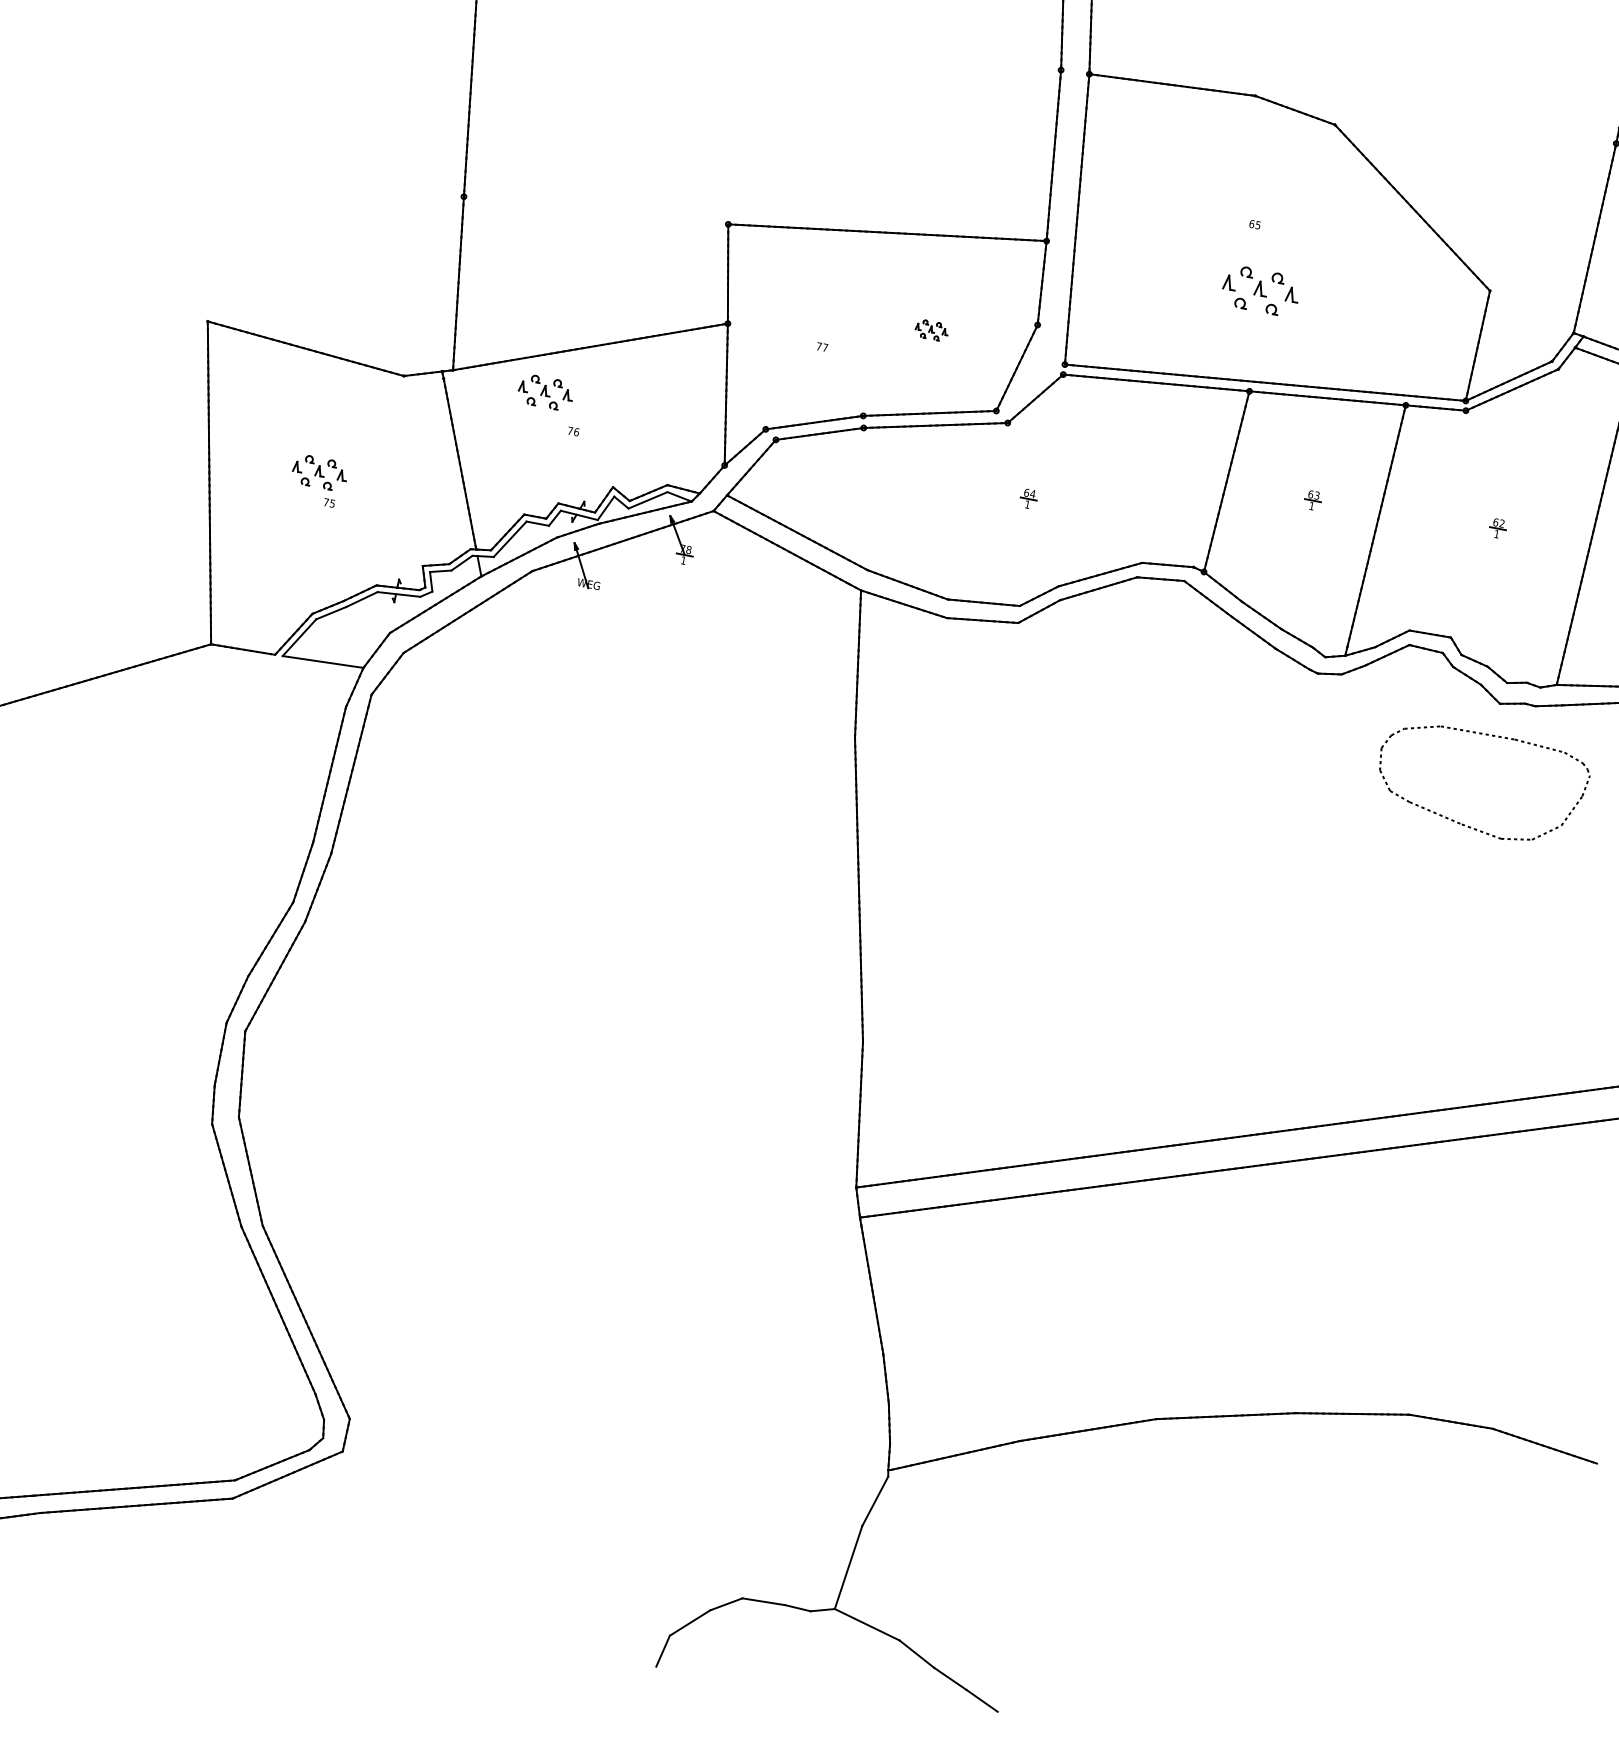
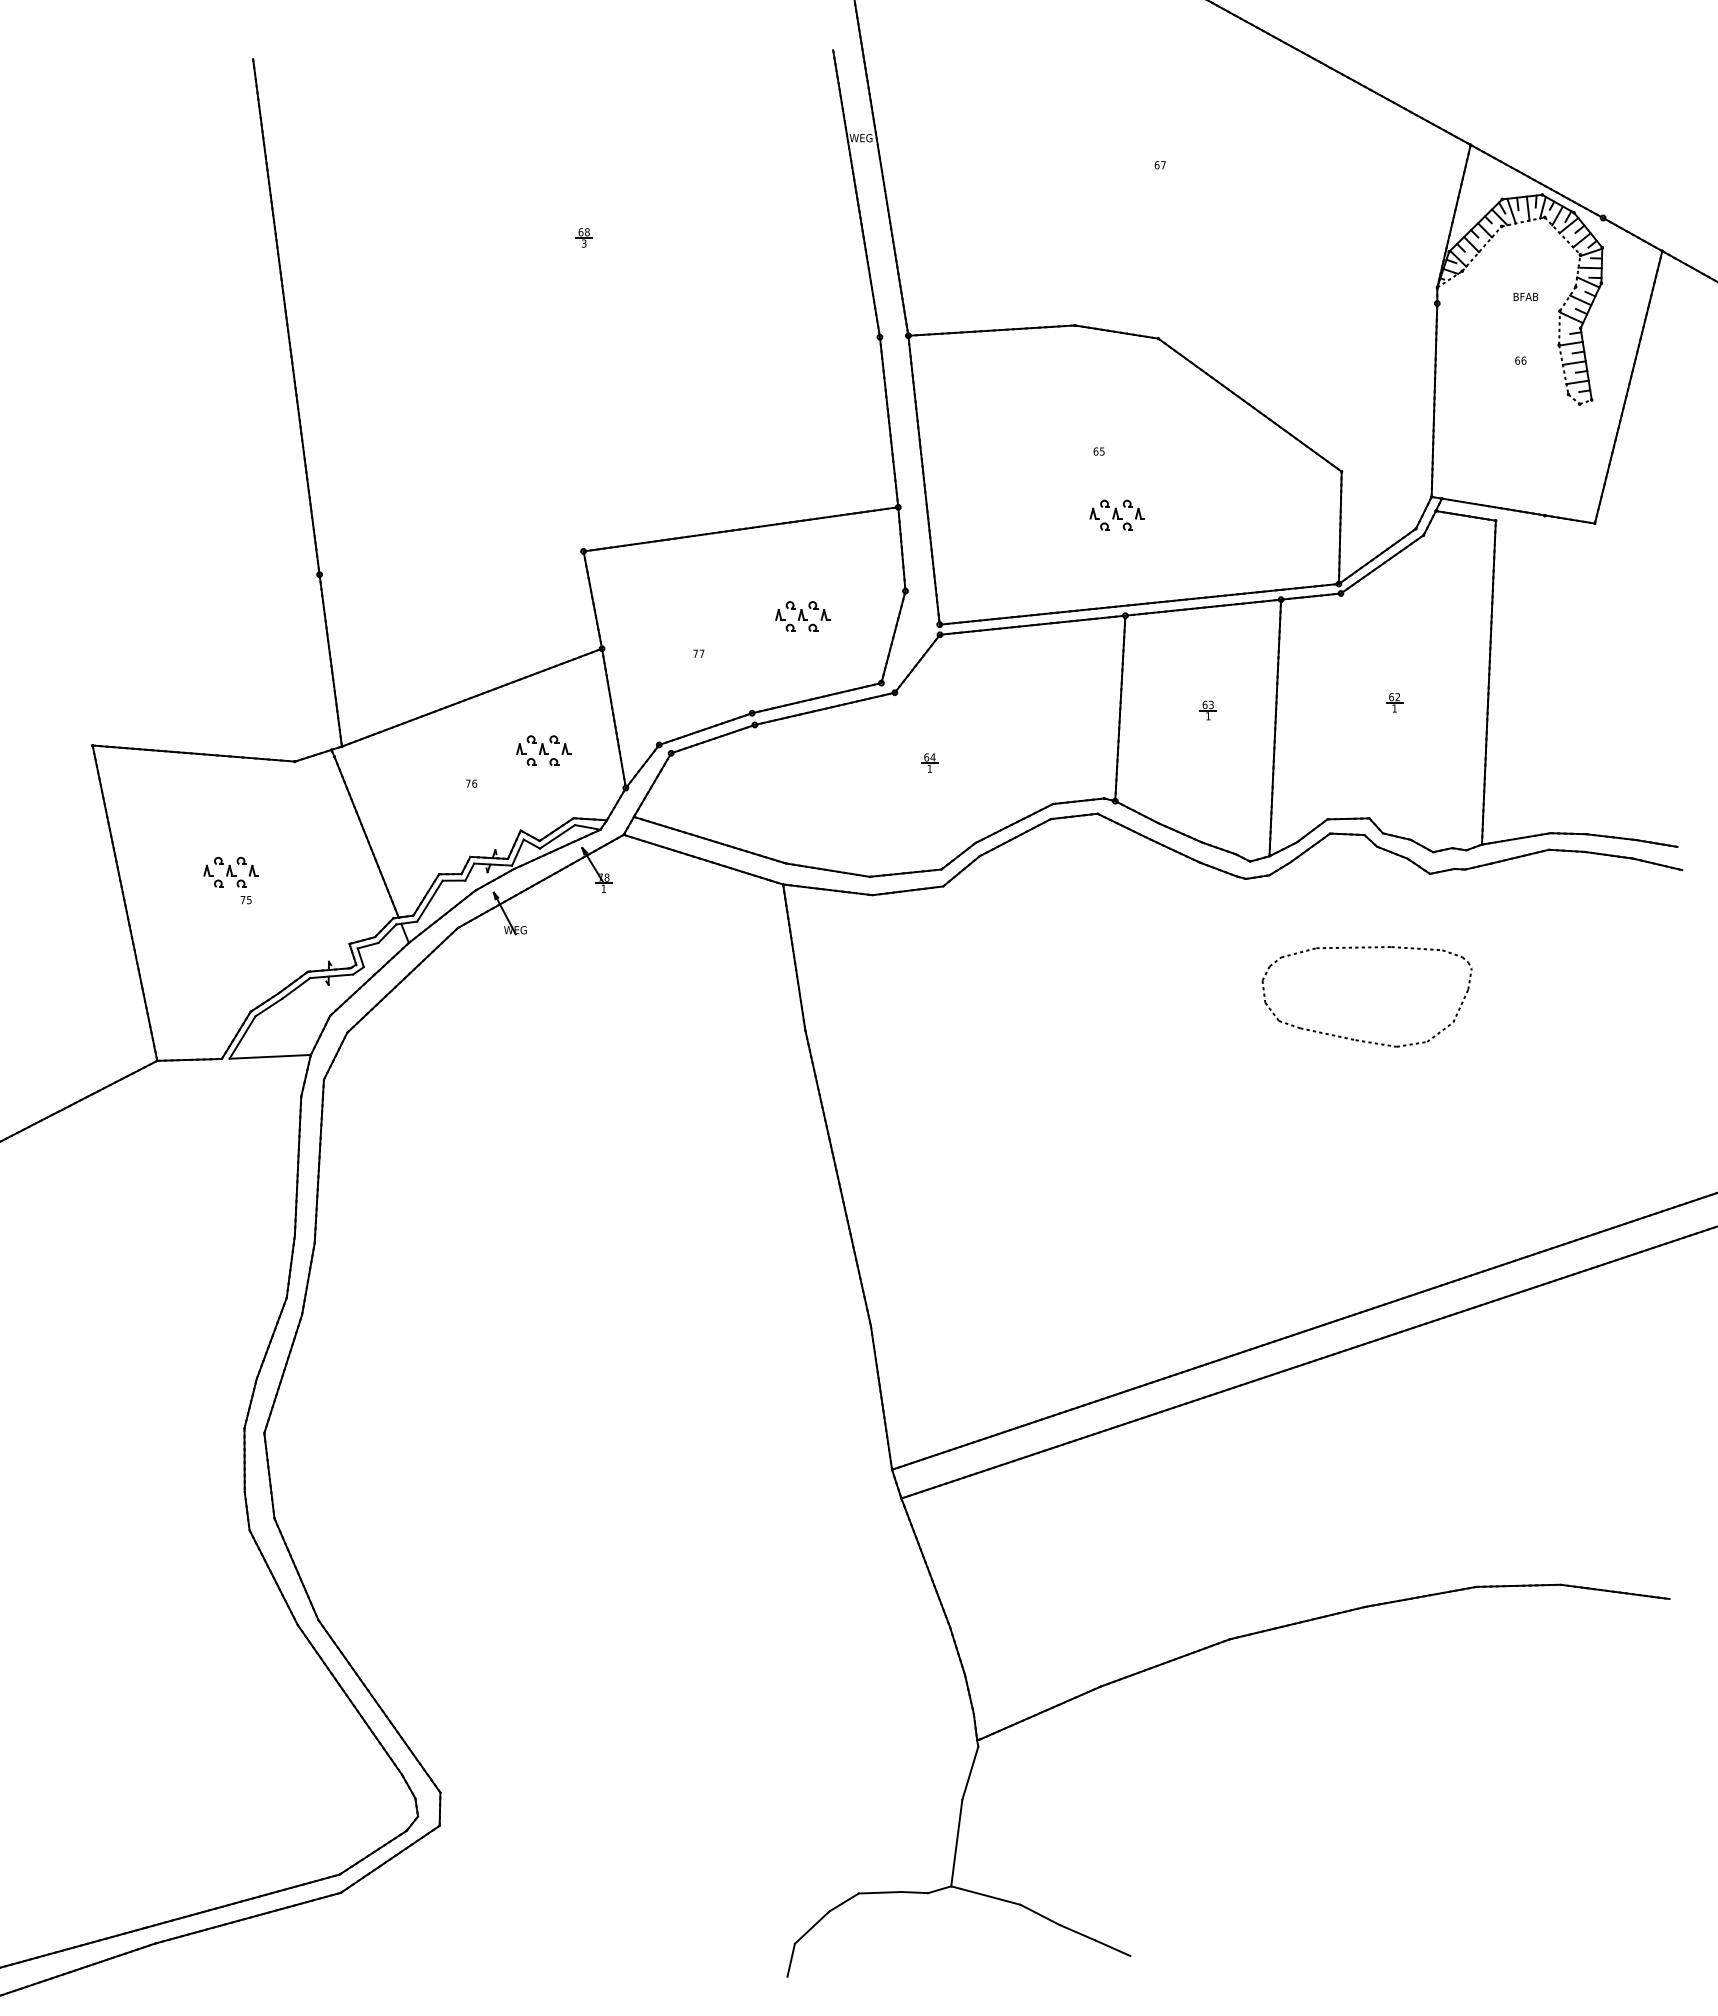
part: (1260, 289) -> (1116, 514), size x0.71
part: (931, 330) -> (802, 616), size x1.67
part: (545, 392) -> (543, 750), moved
part: (1464, 824) -> (1358, 1039), moved

